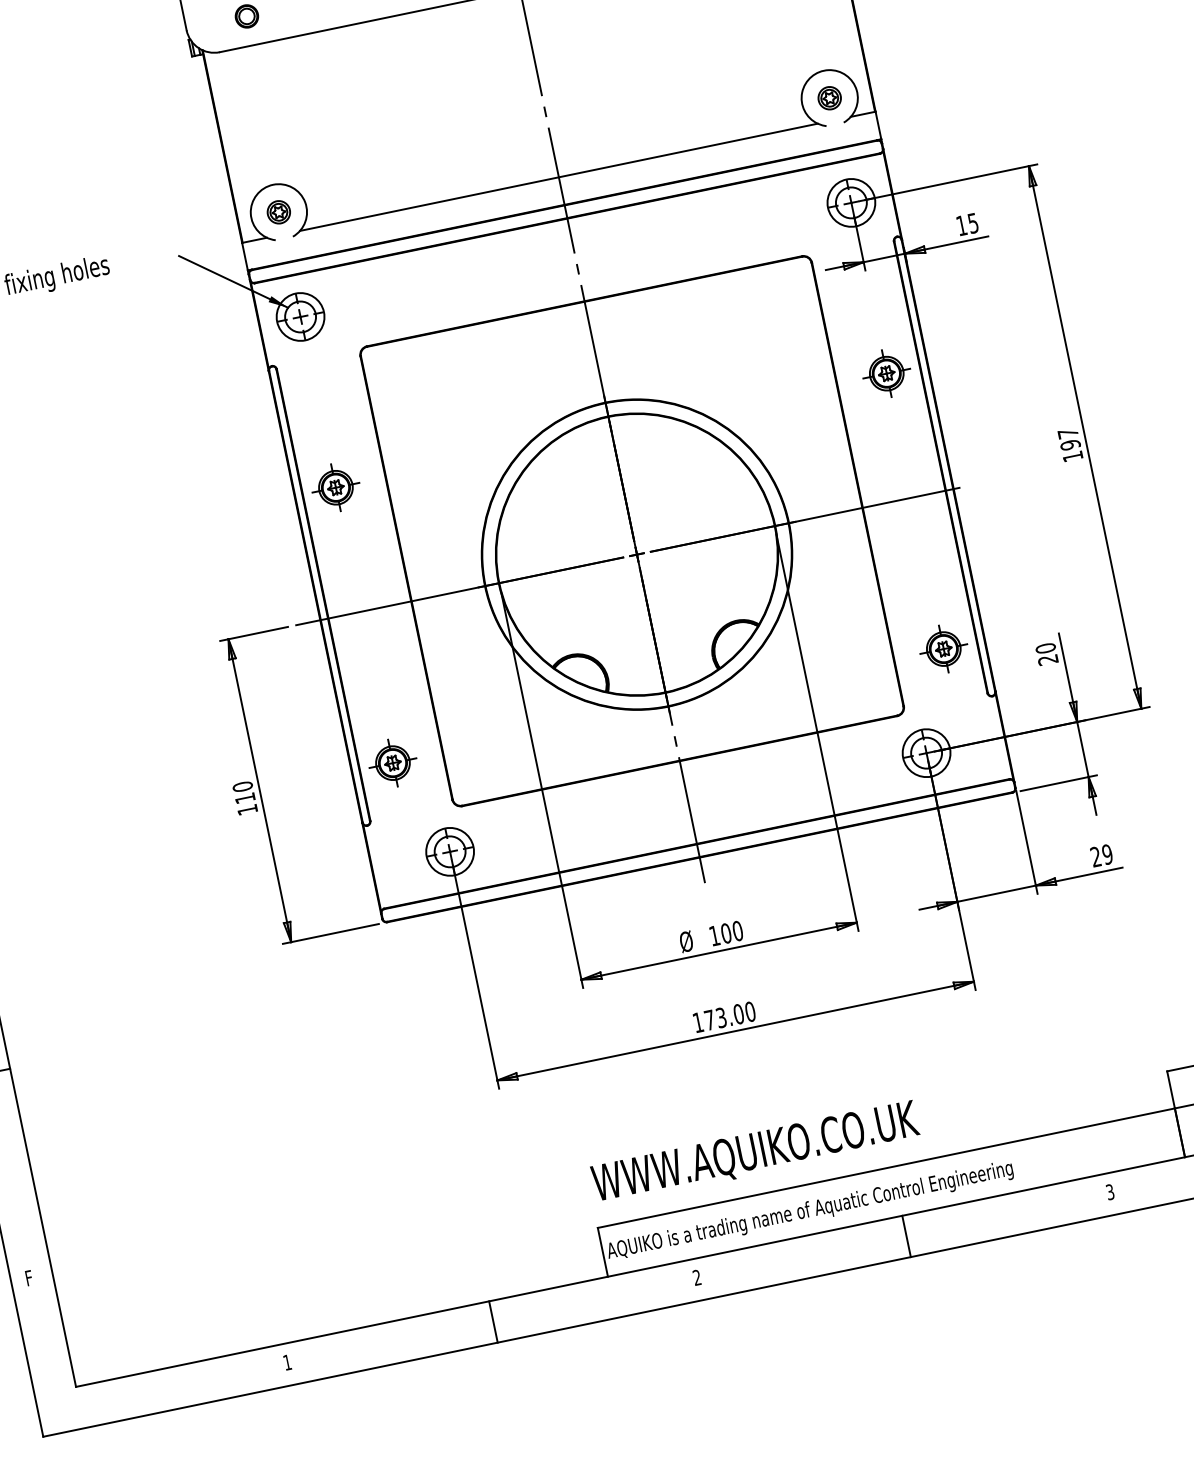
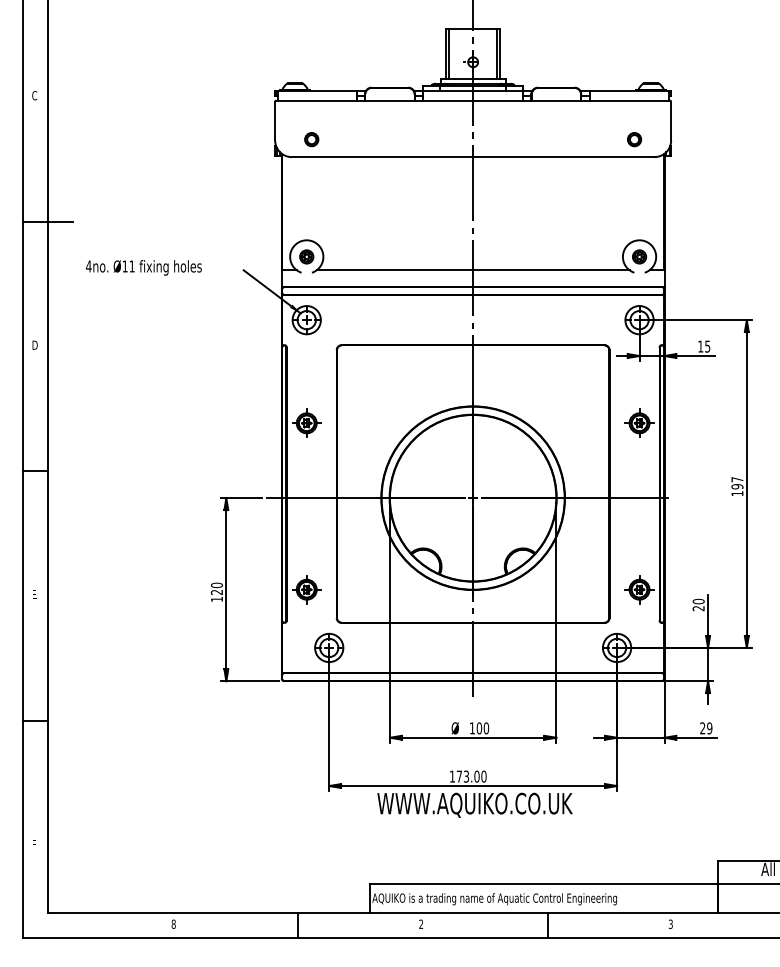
text: (244, 798) -> (216, 592), 110 -> 120
text: (754, 1152) -> (474, 804), moved
text: (286, 1361) -> (173, 923), 1 -> 8

